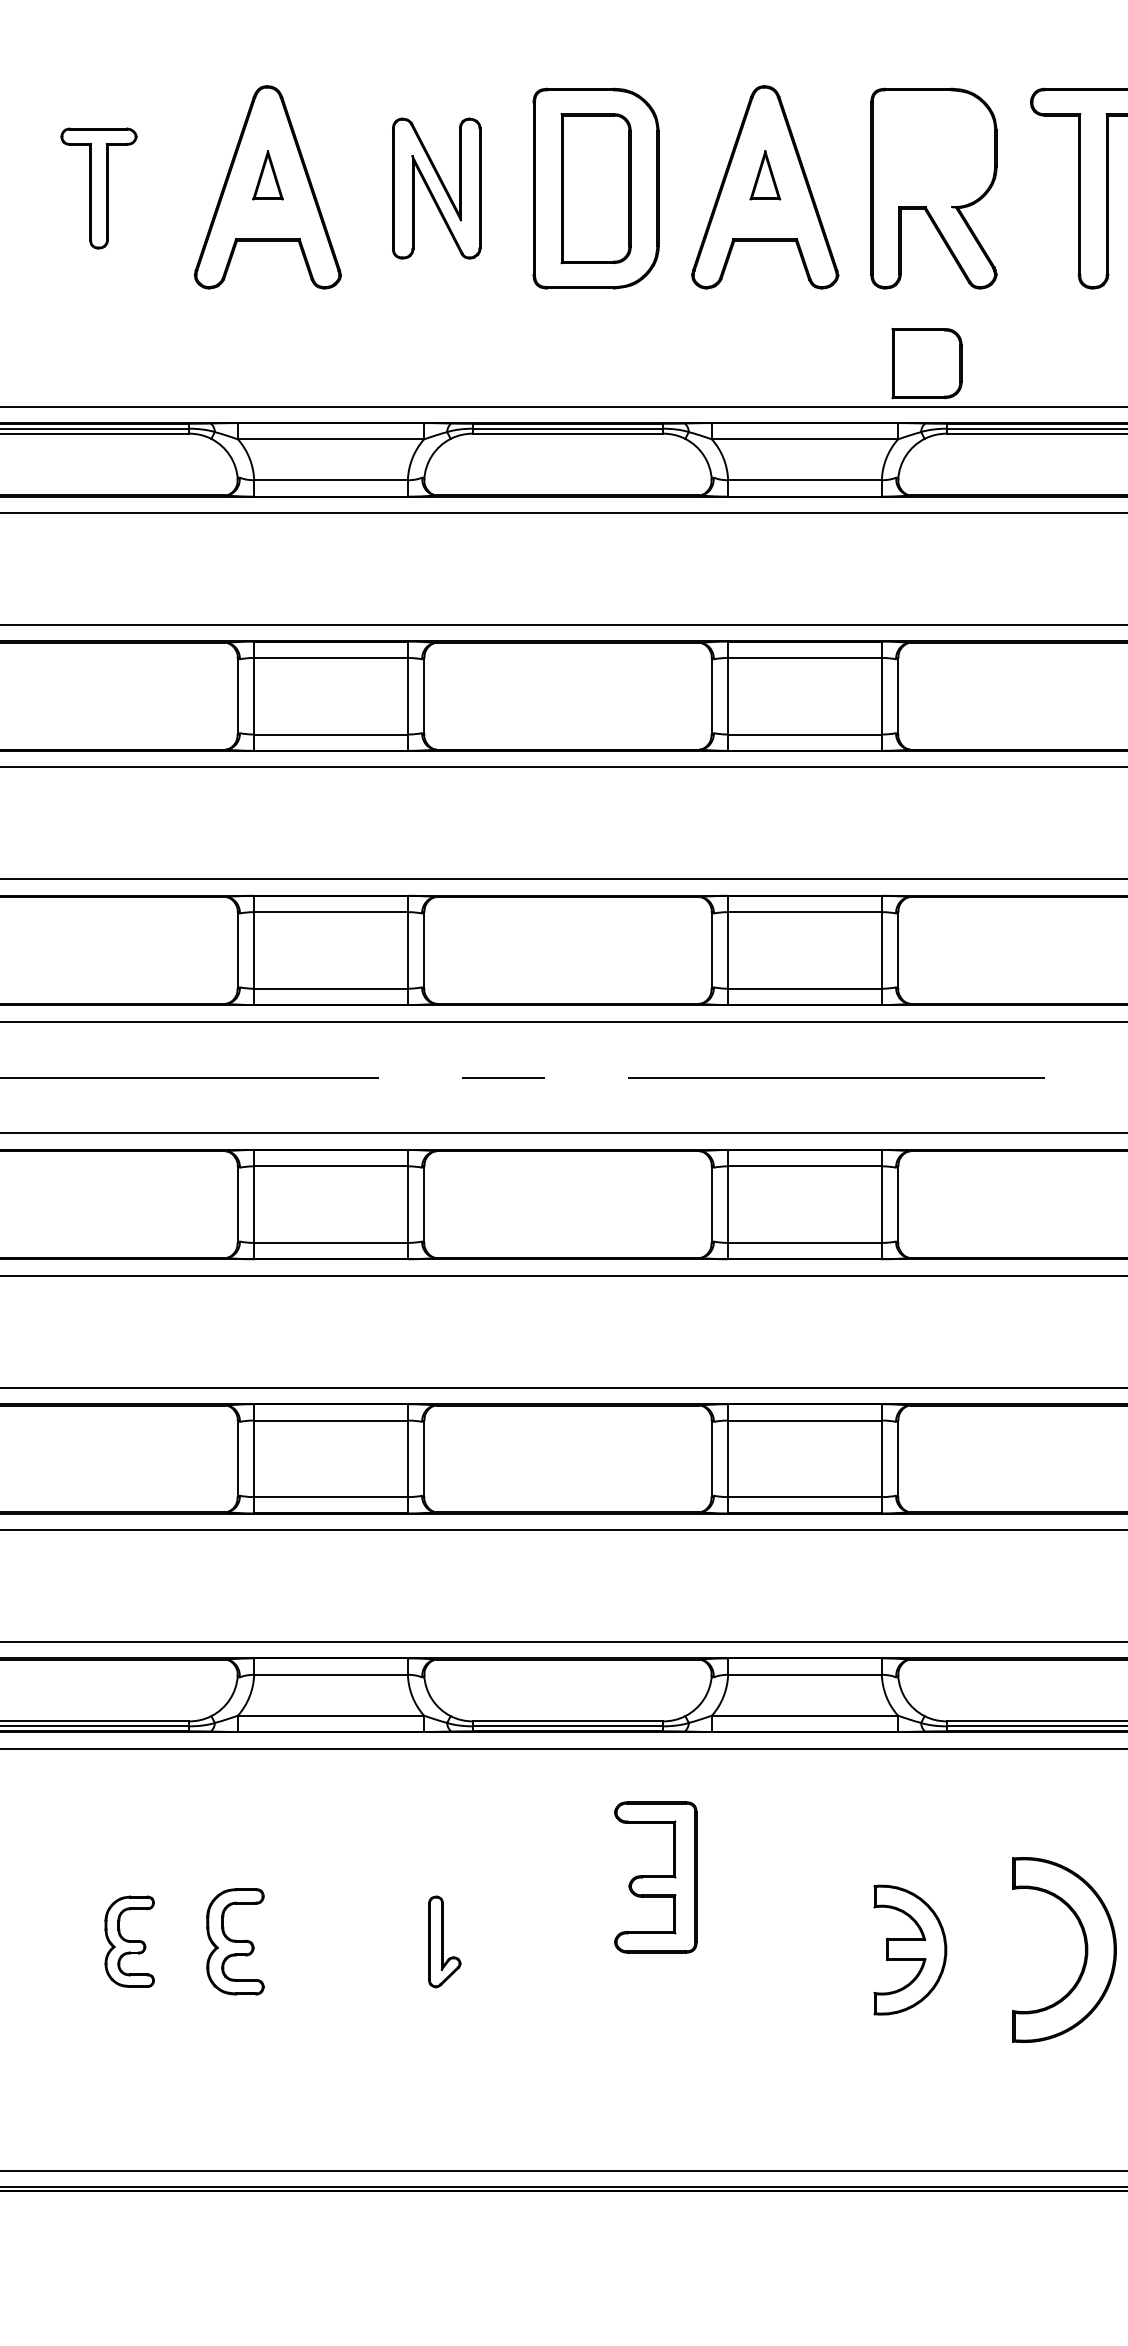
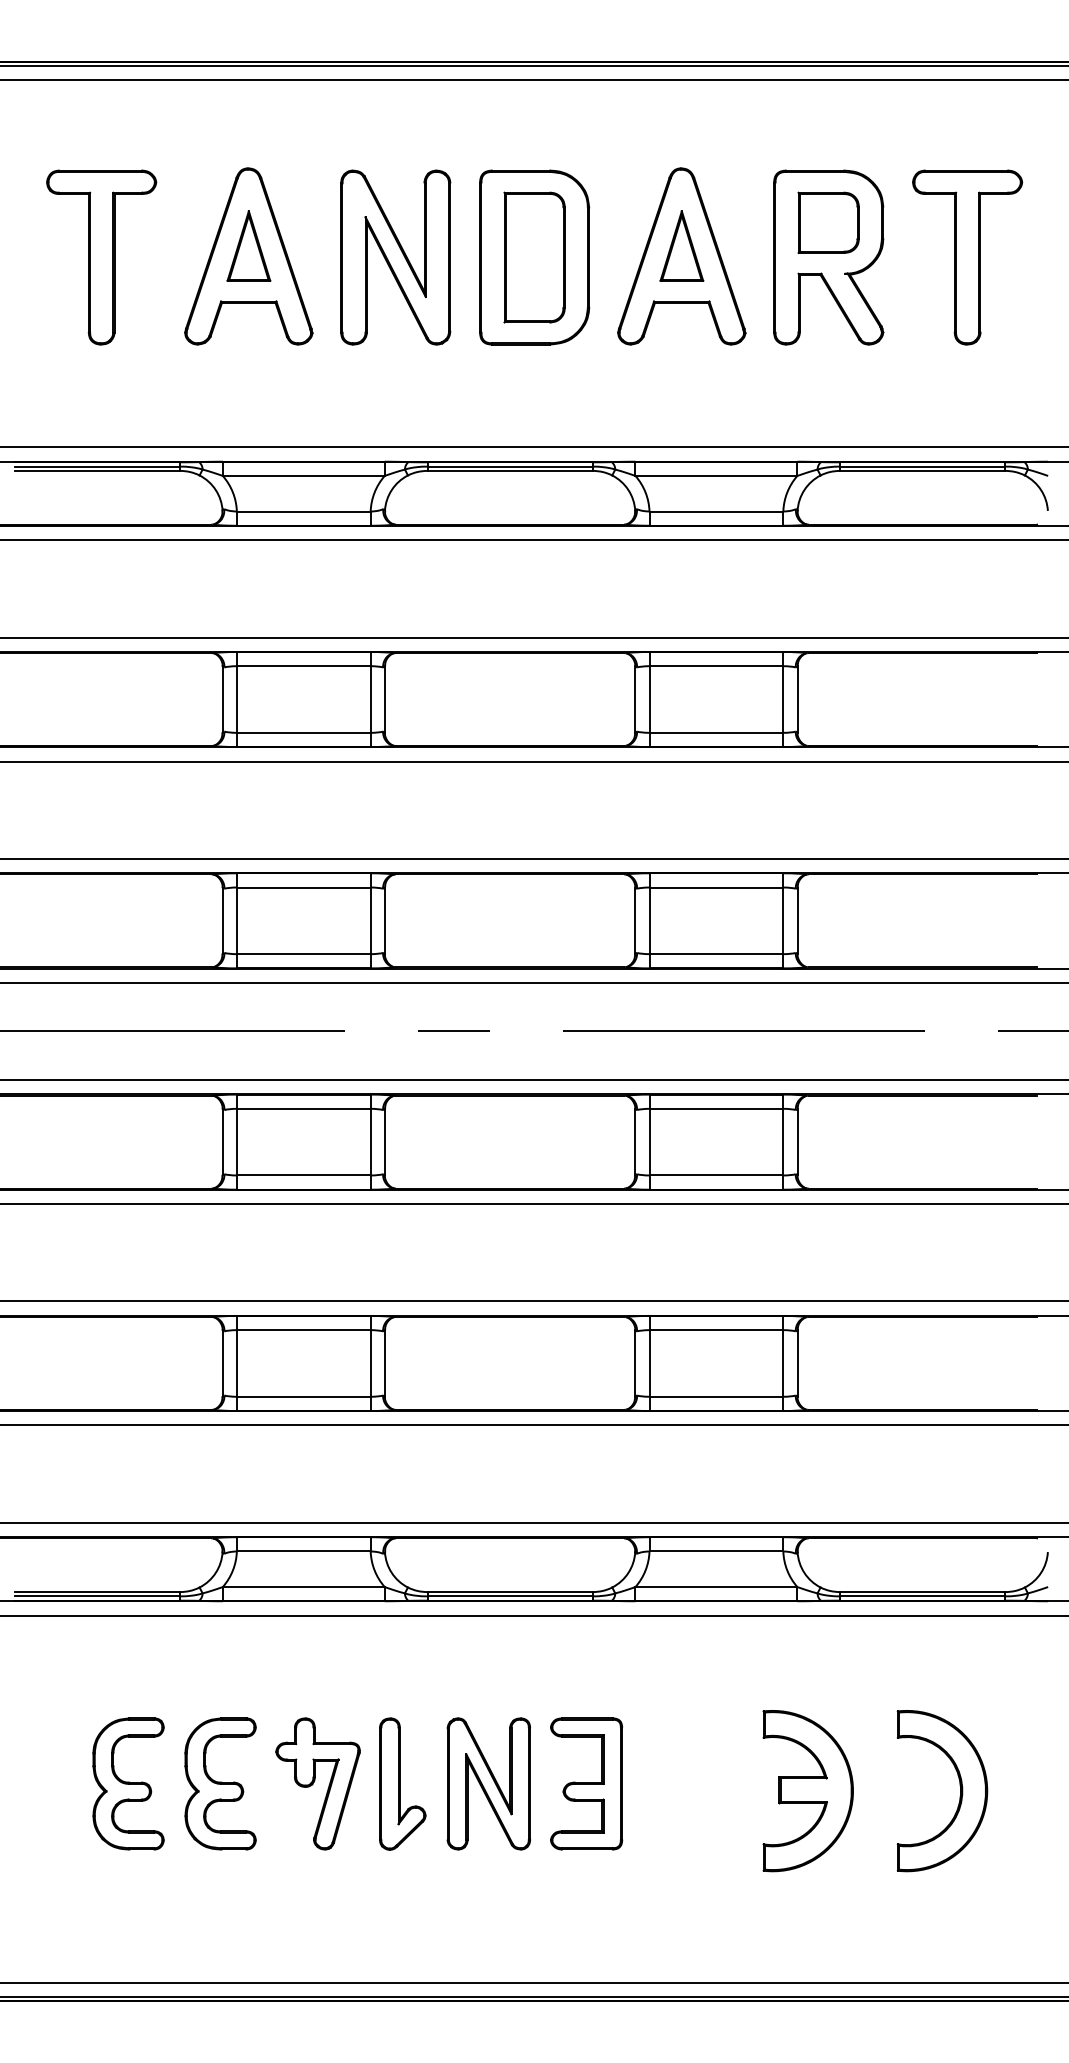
part: (267, 174) -> (248, 245), size x1.67
part: (764, 174) -> (681, 245), size x1.67
part: (98, 188) -> (101, 257), size x1.67
part: (436, 188) -> (395, 257), size x1.43
part: (926, 363) -> (828, 222), moved
part: (655, 1876) -> (586, 1783), moved
part: (129, 1941) -> (128, 1783), size x1.67
part: (235, 1941) -> (220, 1783), size x1.43
part: (346, 1941) -> (317, 1783), added
part: (444, 1941) -> (402, 1783), size x1.67
part: (543, 1941) -> (488, 1783), added
part: (909, 1950) -> (807, 1791), size x1.43

